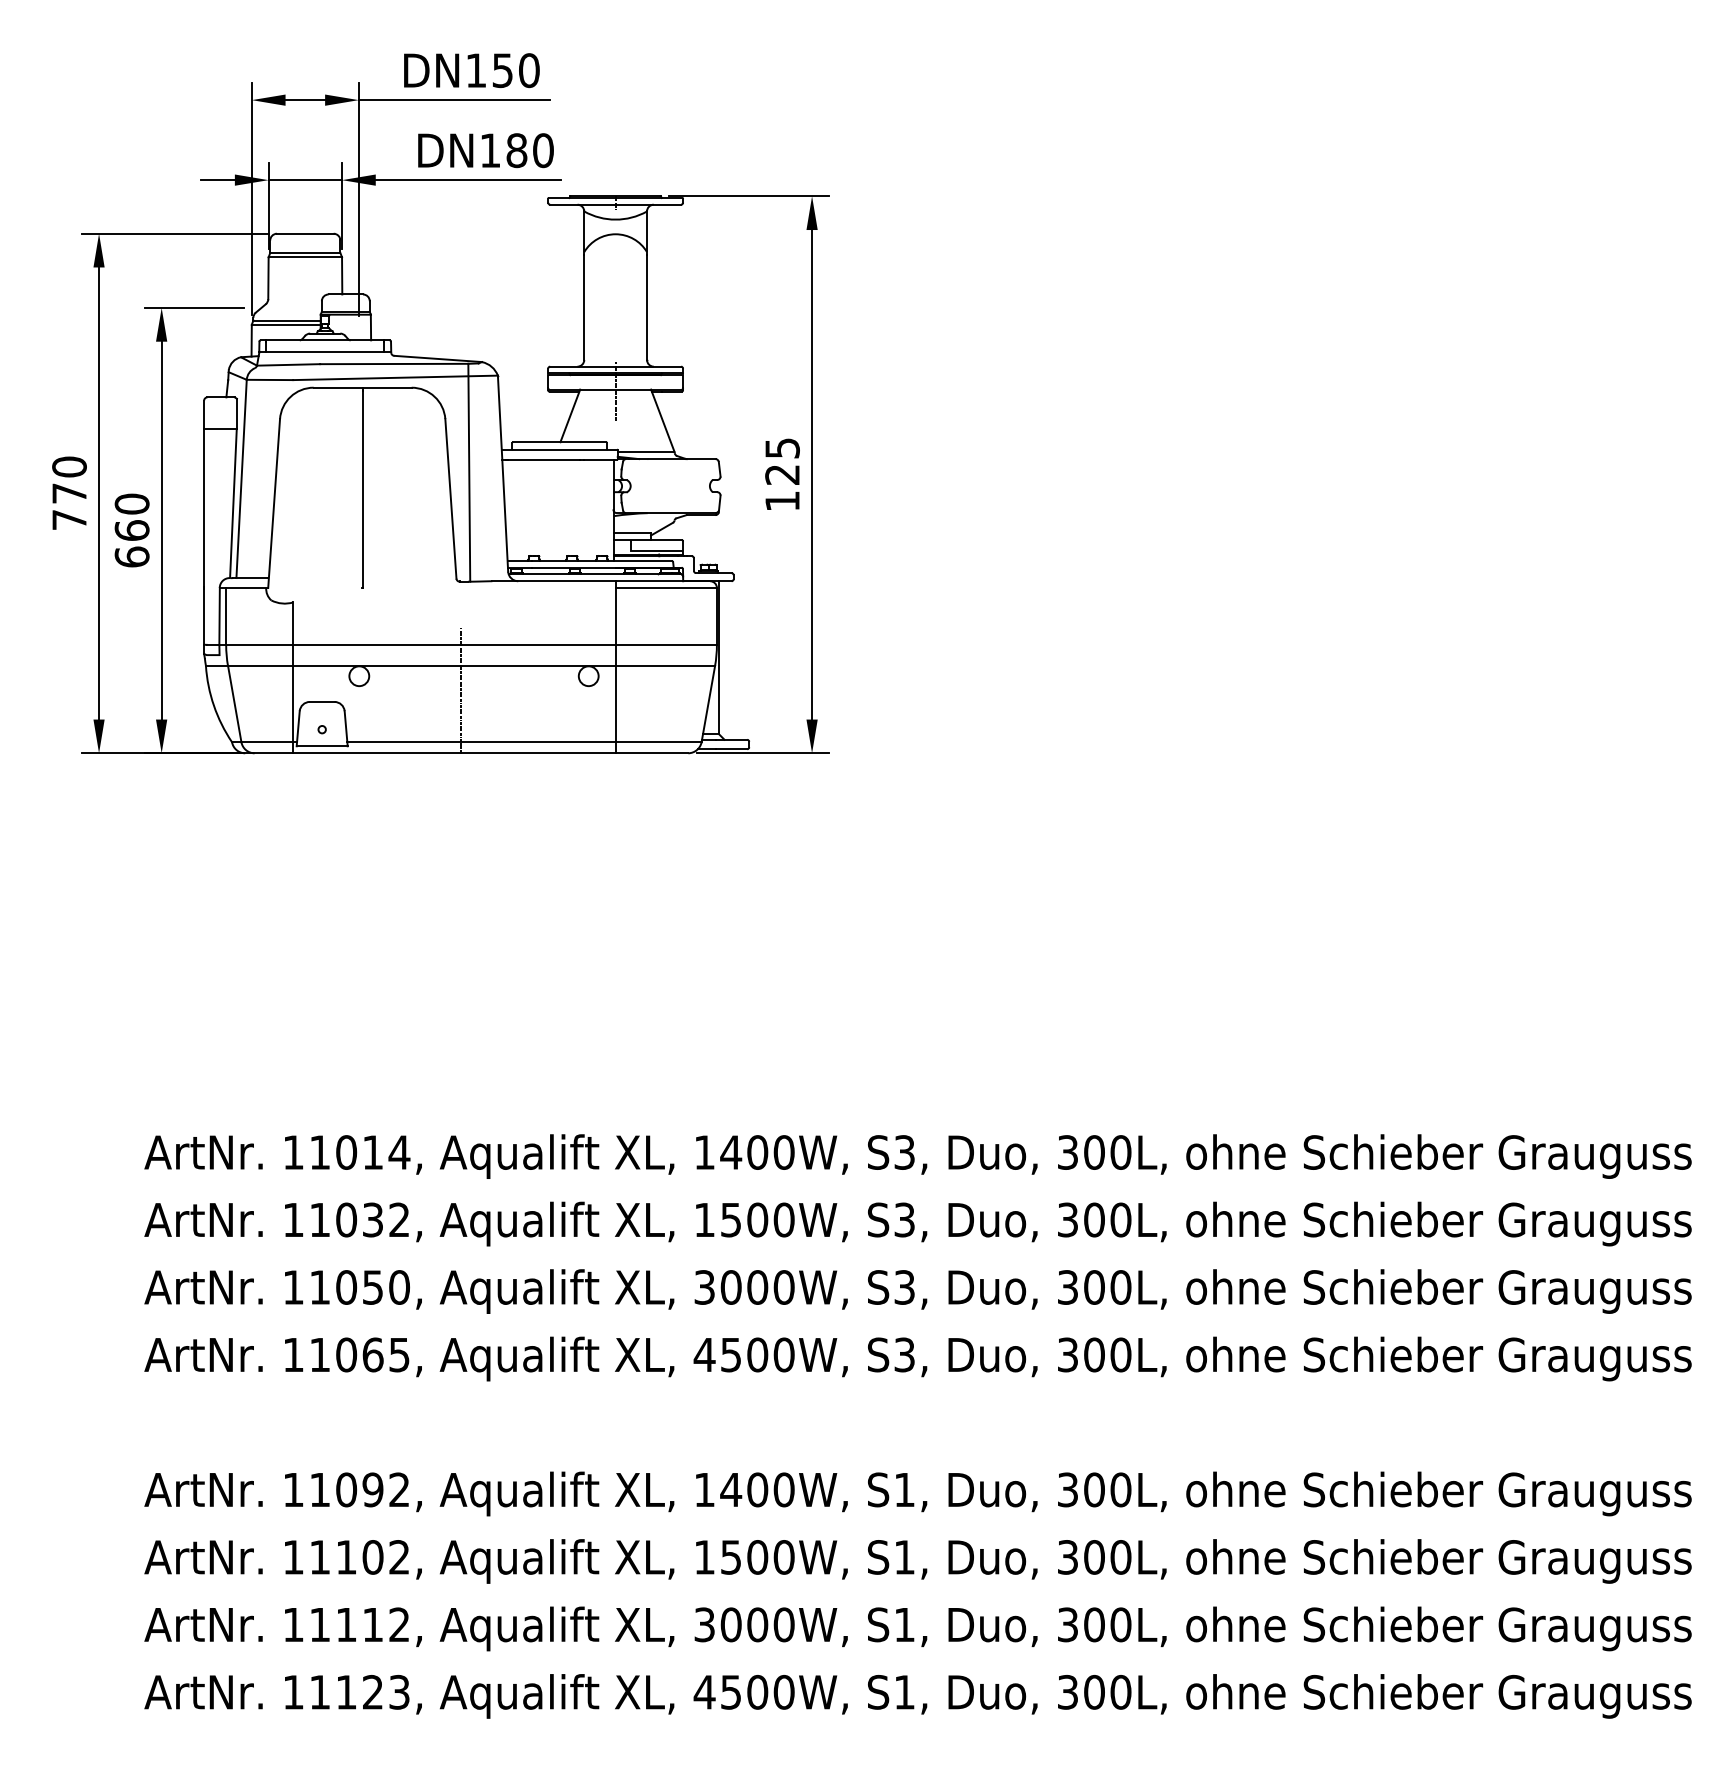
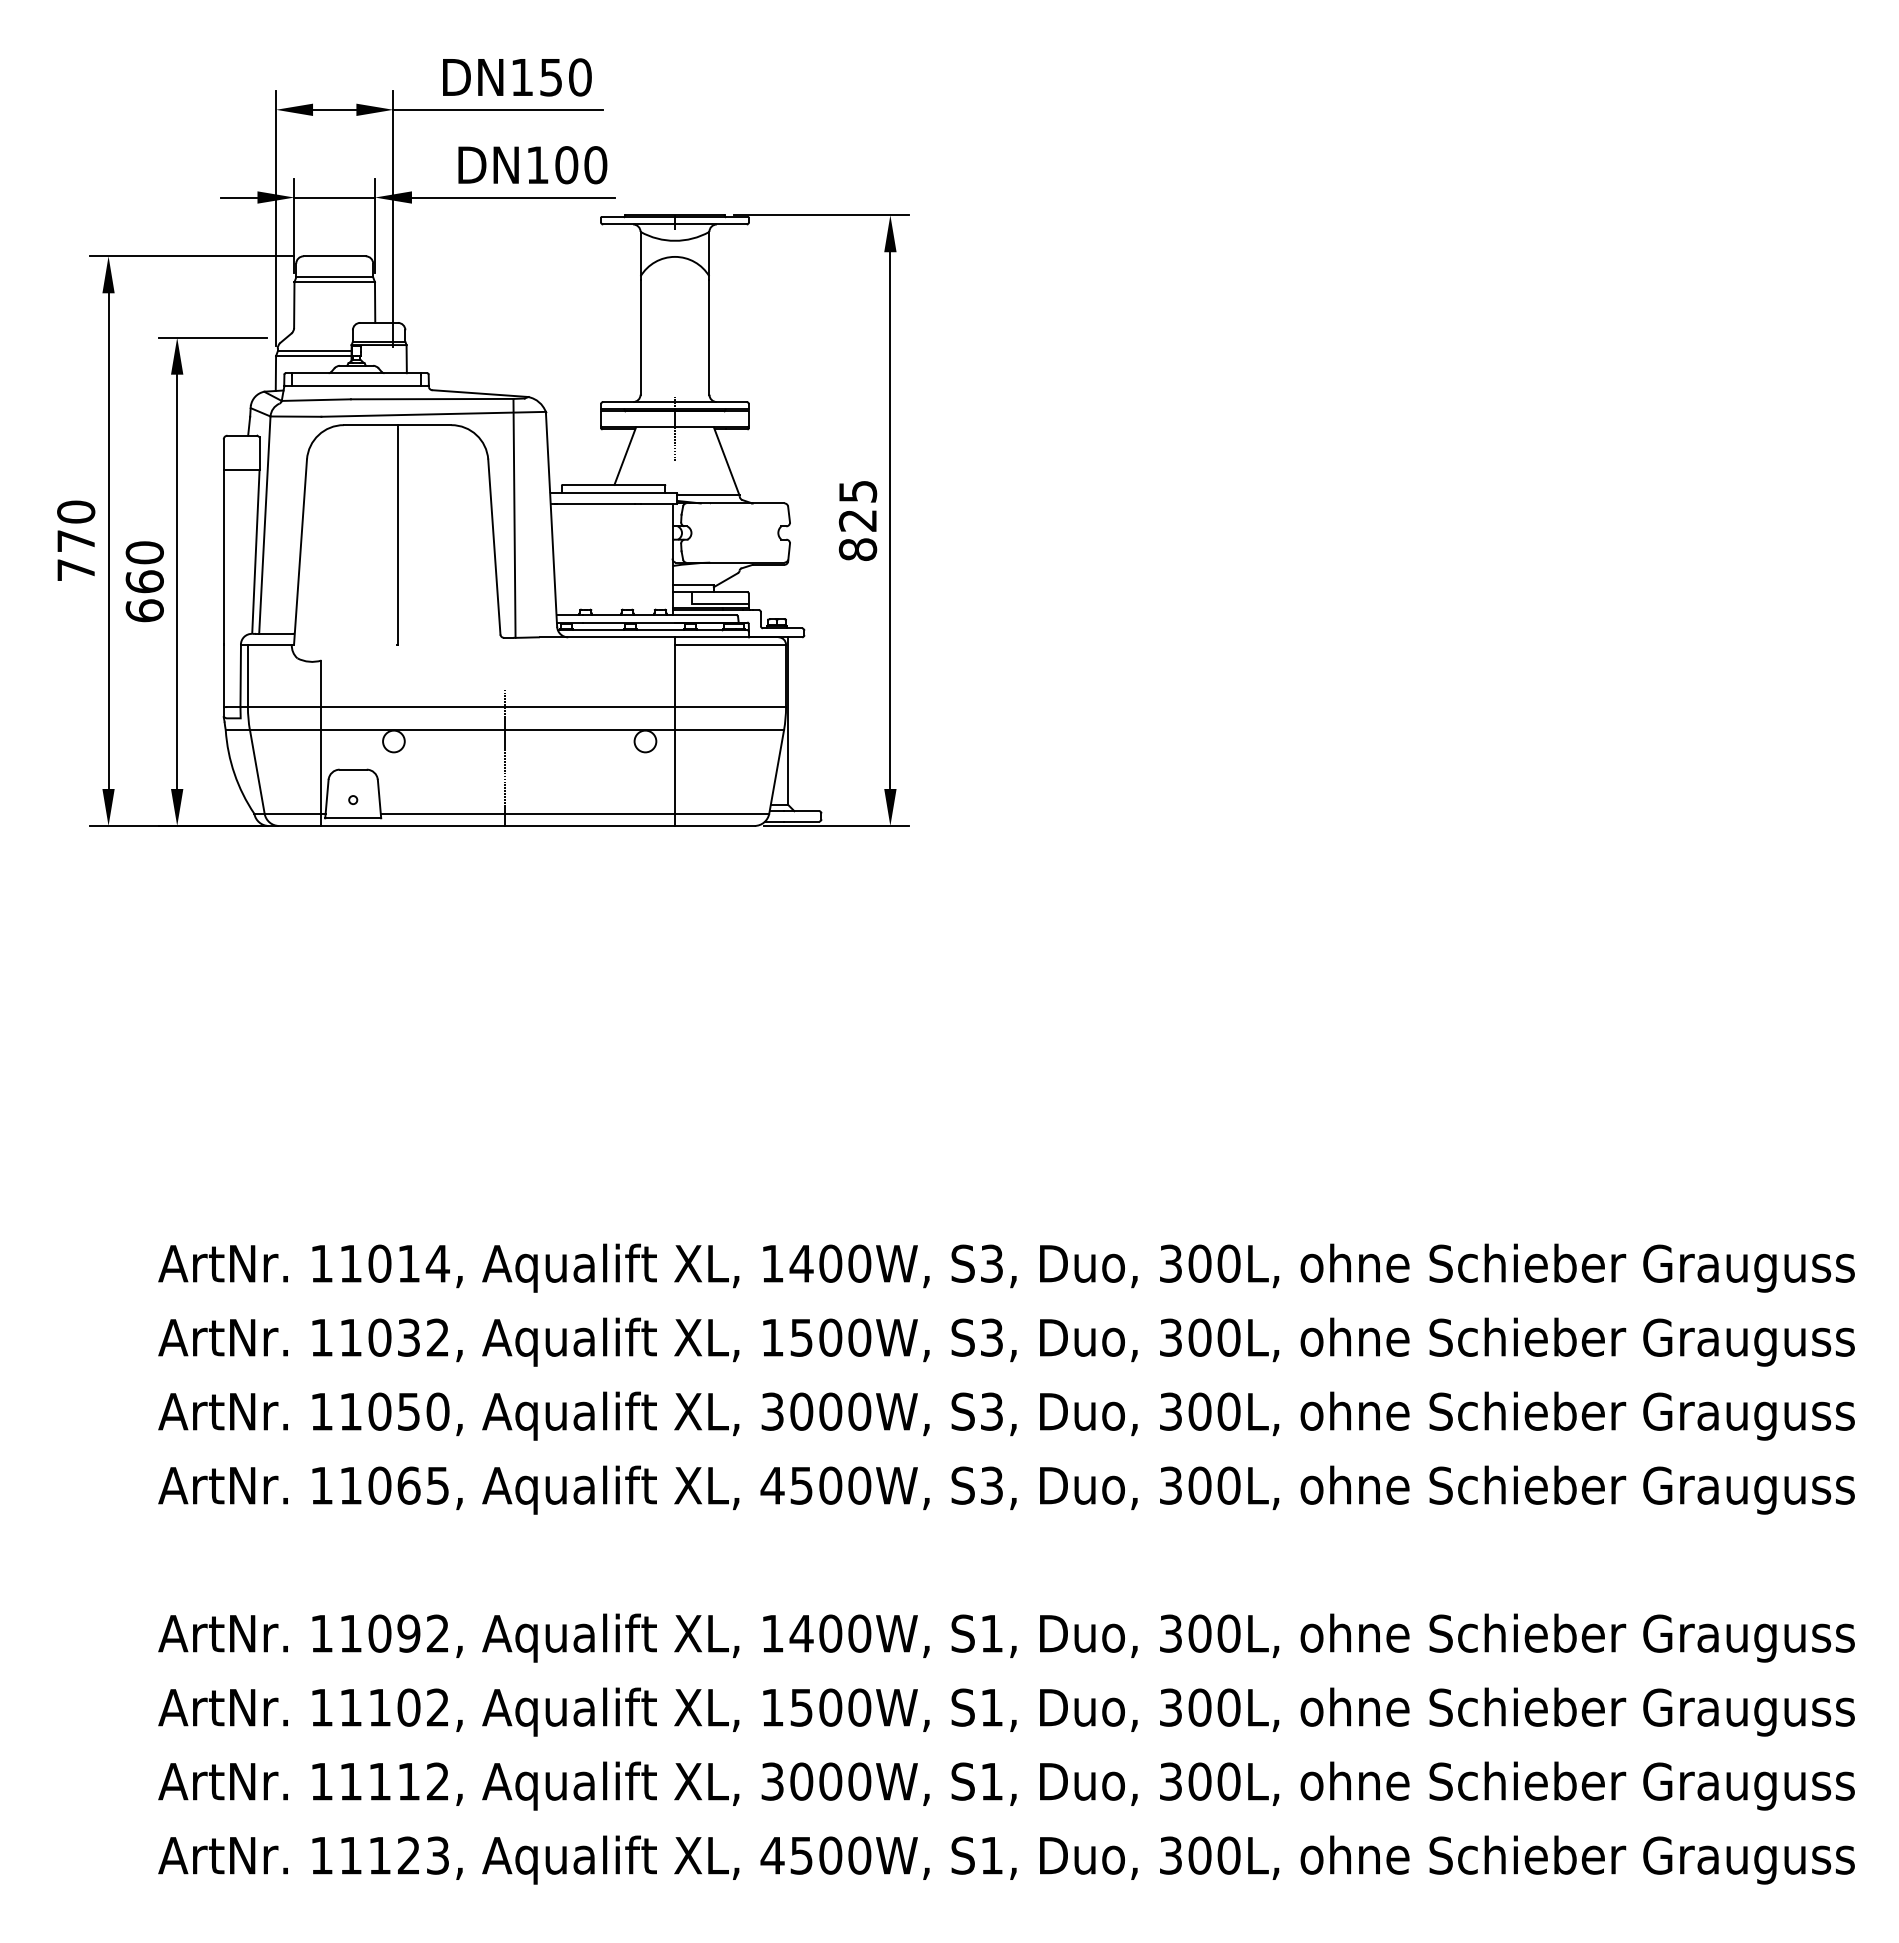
text: (516, 150) -> (566, 165), DN180 -> DN100
text: (782, 501) -> (857, 549), 125 -> 825

